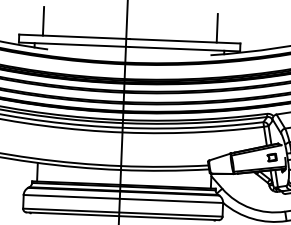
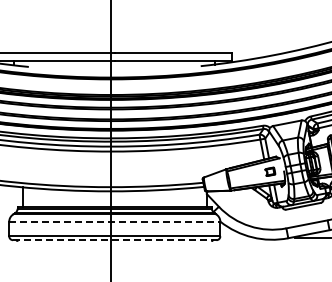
line: (43, 21) -> (22, 37), removed
line: (217, 28) -> (206, 37), removed
line: (123, 198) -> (114, 221), solid -> dashed
line: (122, 216) -> (114, 240), solid -> dashed

